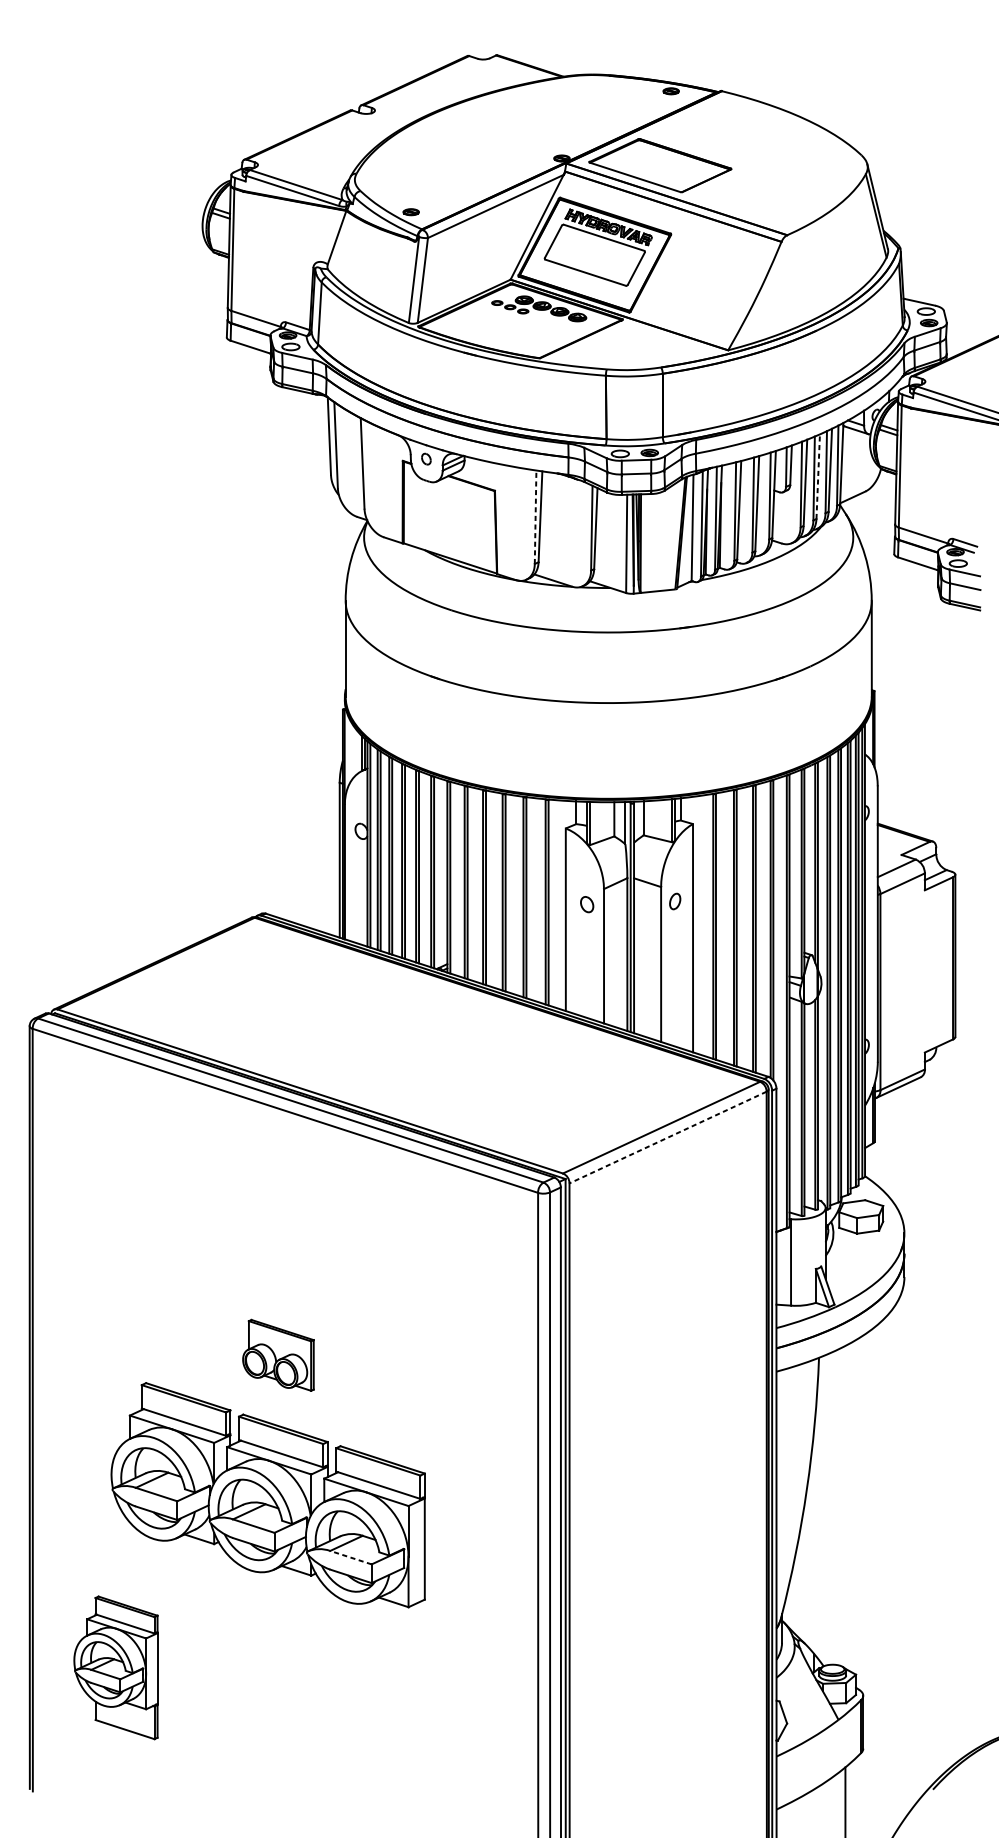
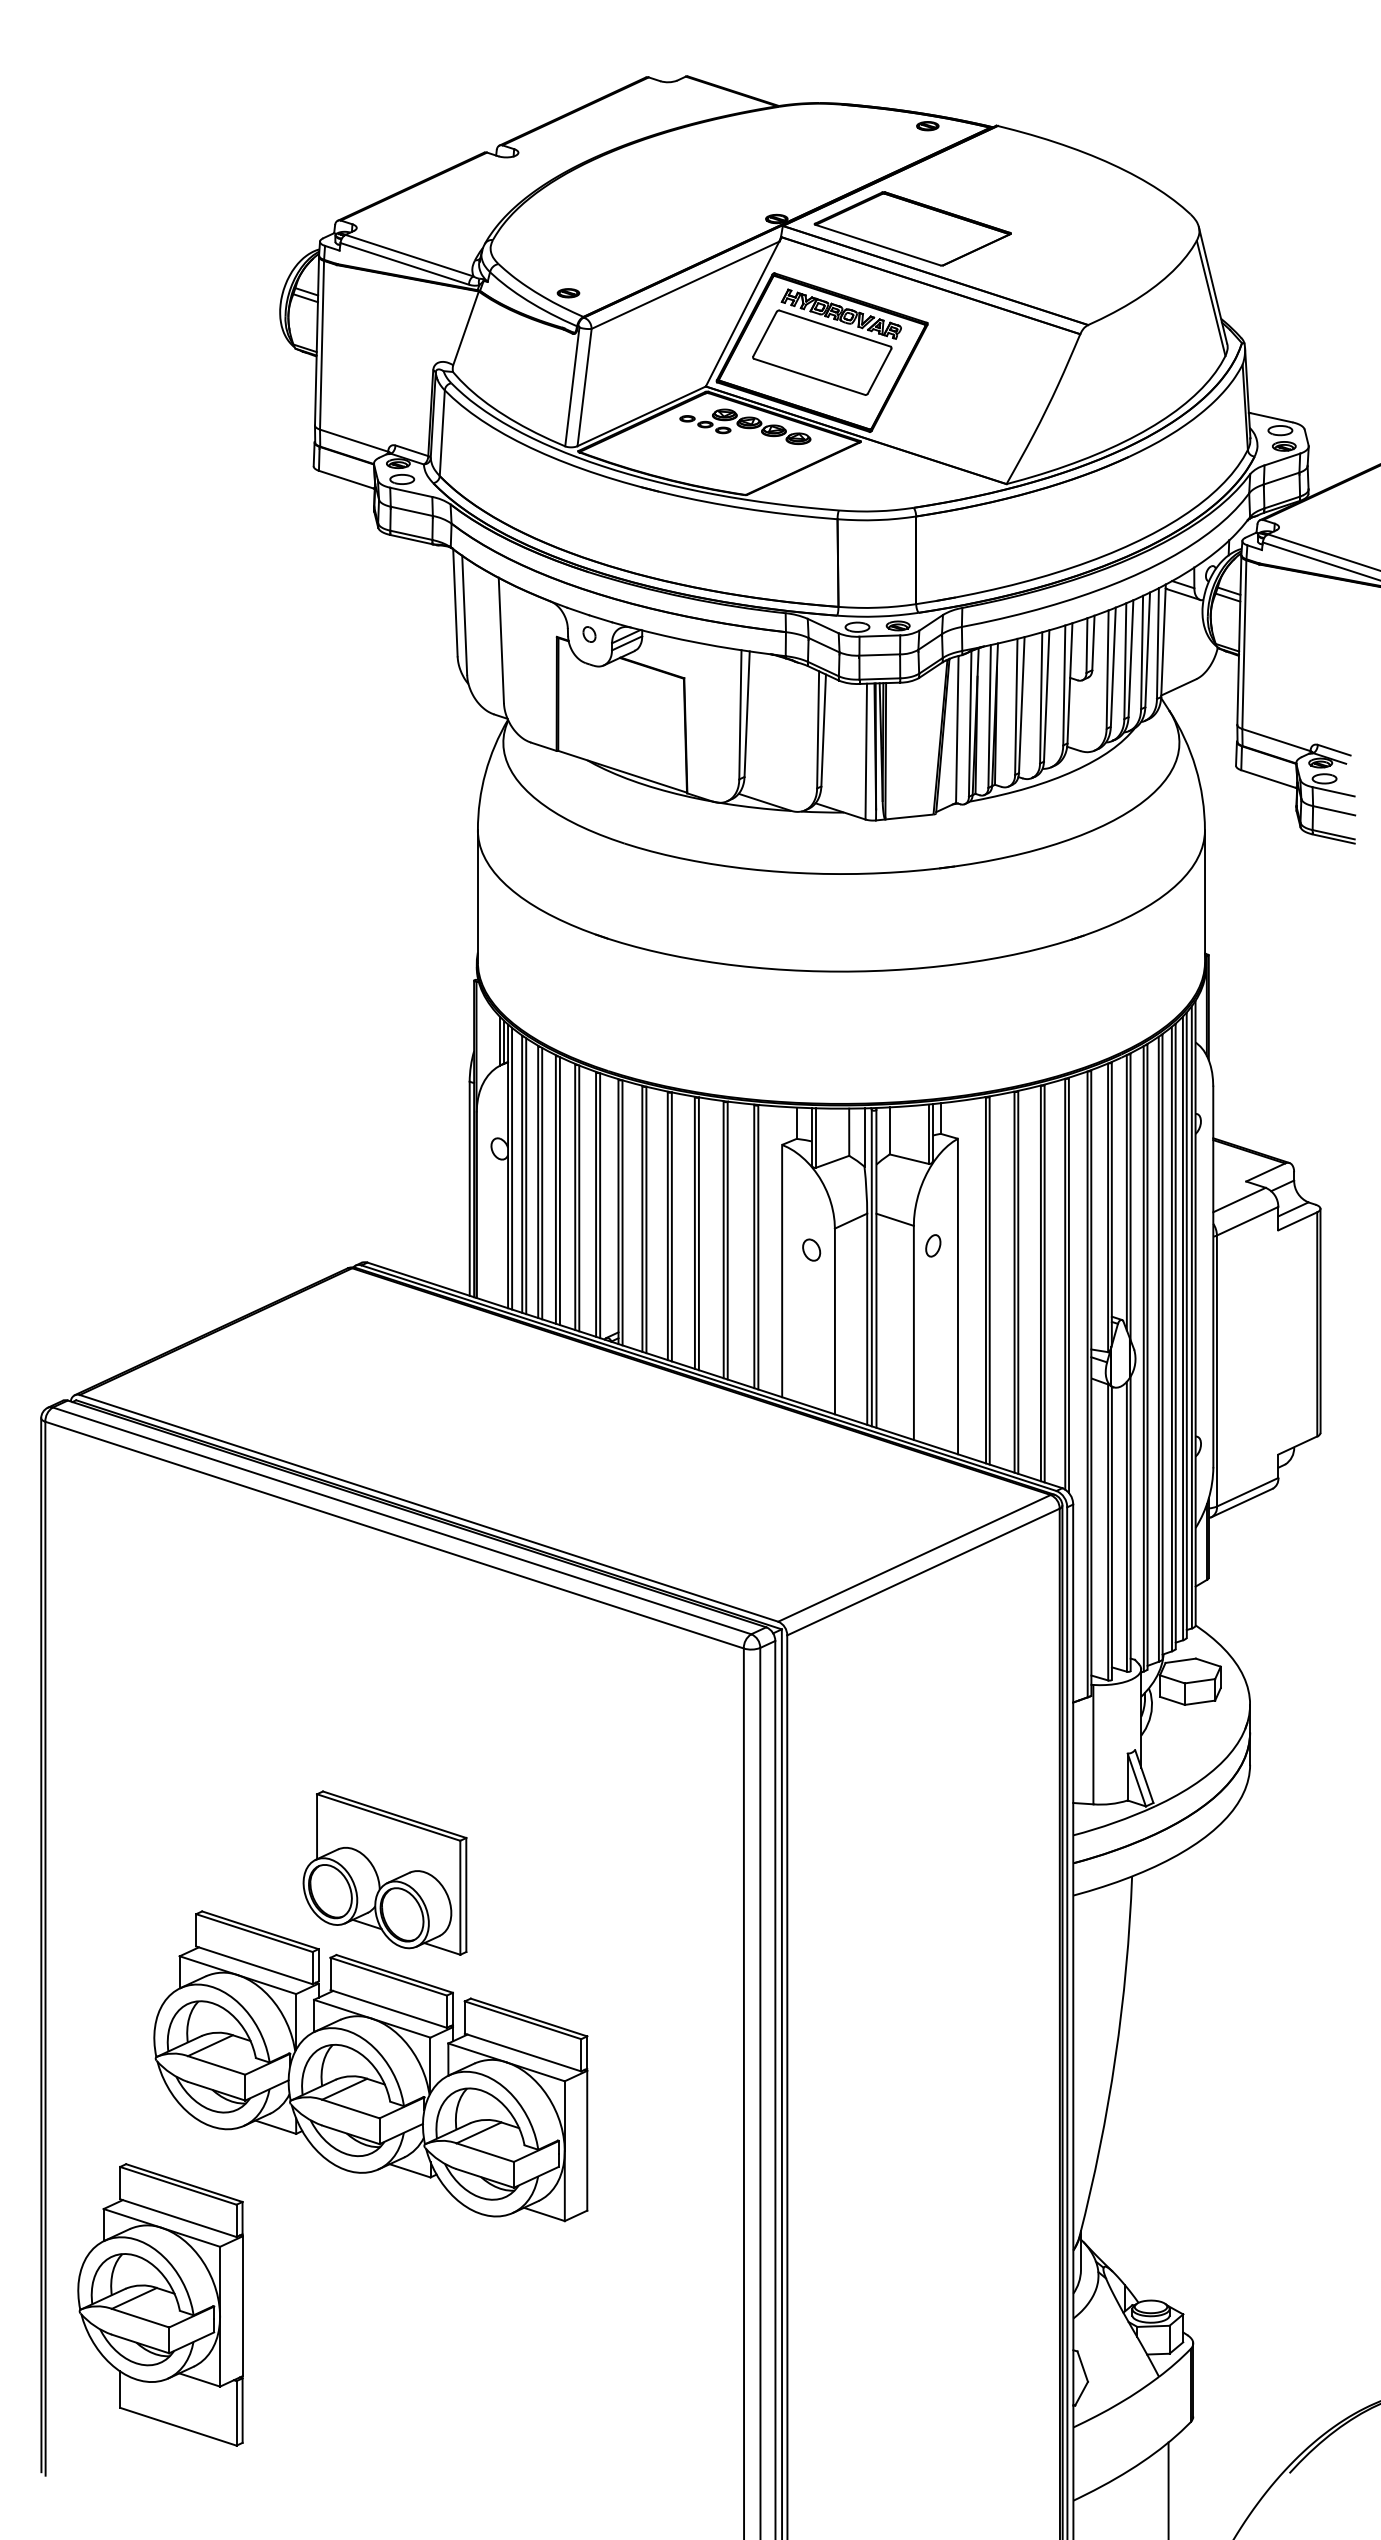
line: (817, 476) -> (1130, 658), dashed -> solid
line: (535, 517) -> (740, 714), dashed -> solid
line: (668, 1137) -> (923, 1572), dashed -> solid
part: (278, 1354) -> (384, 1872), size x1.67
line: (350, 1557) -> (484, 2152), dashed -> solid
part: (115, 1667) -> (160, 2304), size x1.43

